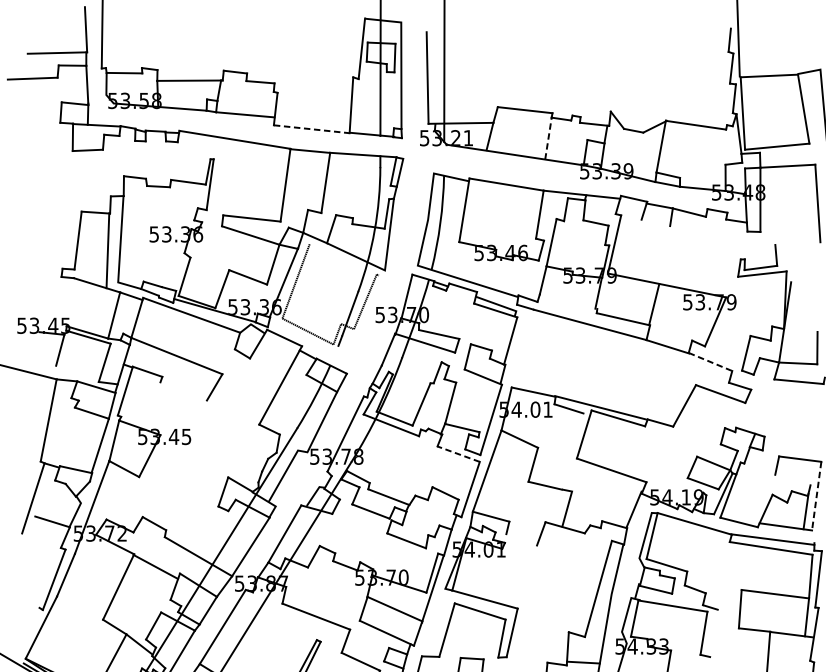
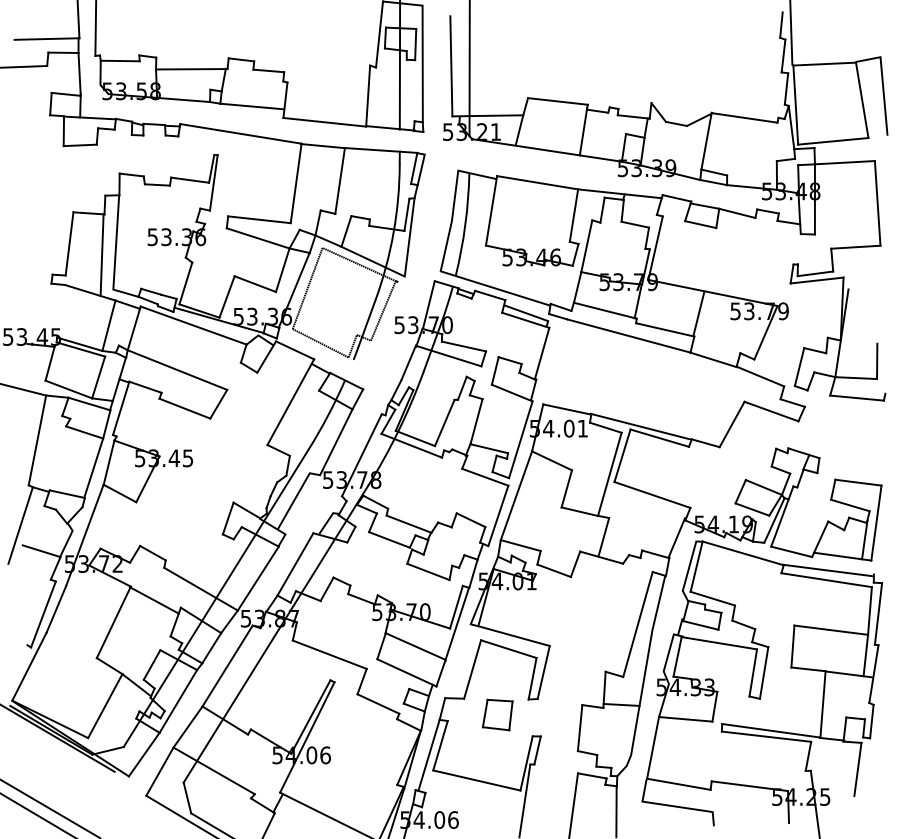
line: (311, 129) -> (324, 122), dashed -> solid
line: (548, 137) -> (583, 131), dashed -> solid
line: (655, 222) -> (700, 224), added
line: (797, 242) -> (855, 246), added
line: (344, 259) -> (360, 264), added
line: (567, 301) -> (604, 310), added
line: (710, 361) -> (760, 376), dashed -> solid
line: (77, 373) -> (68, 389), added
line: (183, 391) -> (184, 408), added
line: (572, 450) -> (609, 473), added
line: (458, 454) -> (485, 477), dashed -> solid
line: (792, 480) -> (850, 505), added
line: (816, 496) -> (876, 523), dashed -> solid
line: (521, 539) -> (553, 570), added
line: (713, 632) -> (763, 672), added

